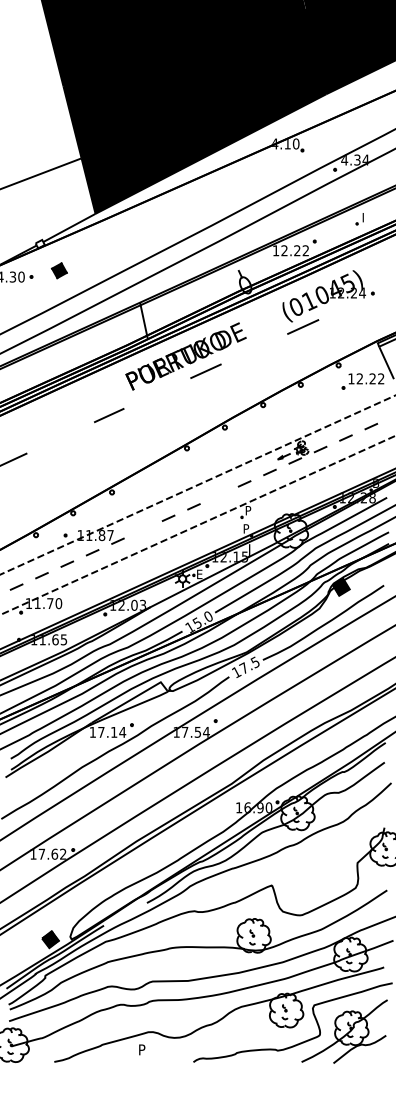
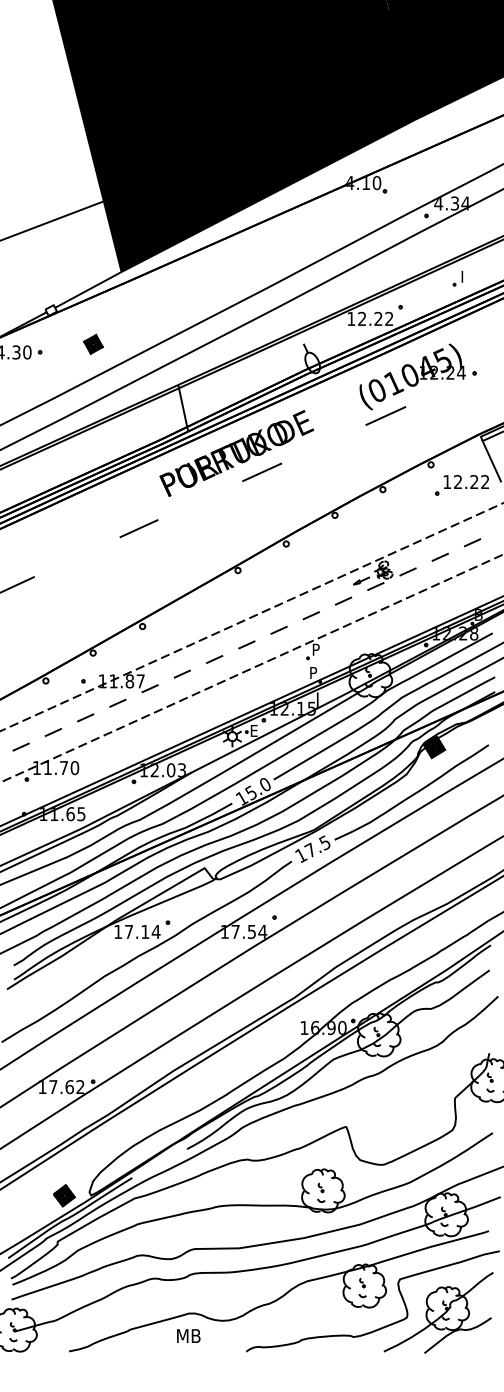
part: (58, 270) -> (92, 344), moved
line: (218, 494) -> (278, 629), added
line: (143, 529) -> (182, 673), added
text: (148, 1049) -> (188, 1335), P -> MB

